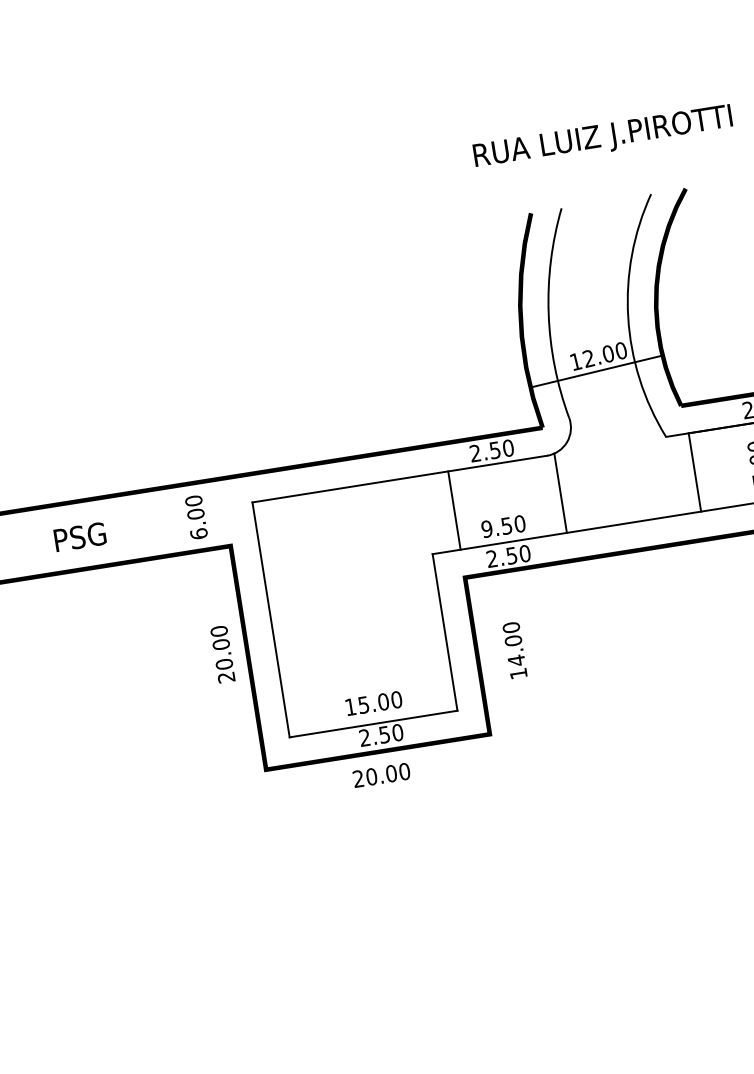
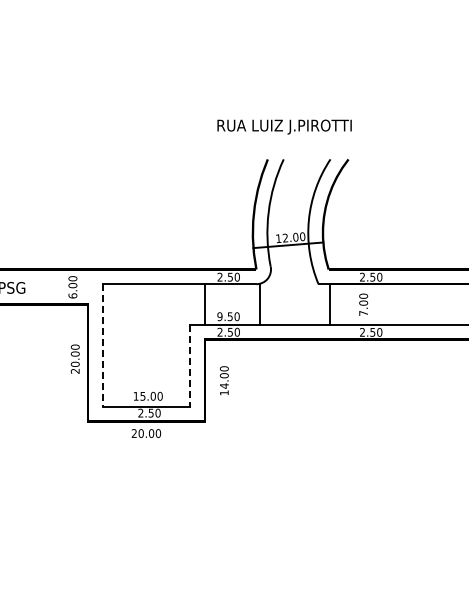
text: (602, 137) -> (284, 126), moved
line: (271, 621) -> (102, 346), solid -> dashed
line: (445, 631) -> (190, 365), solid -> dashed

